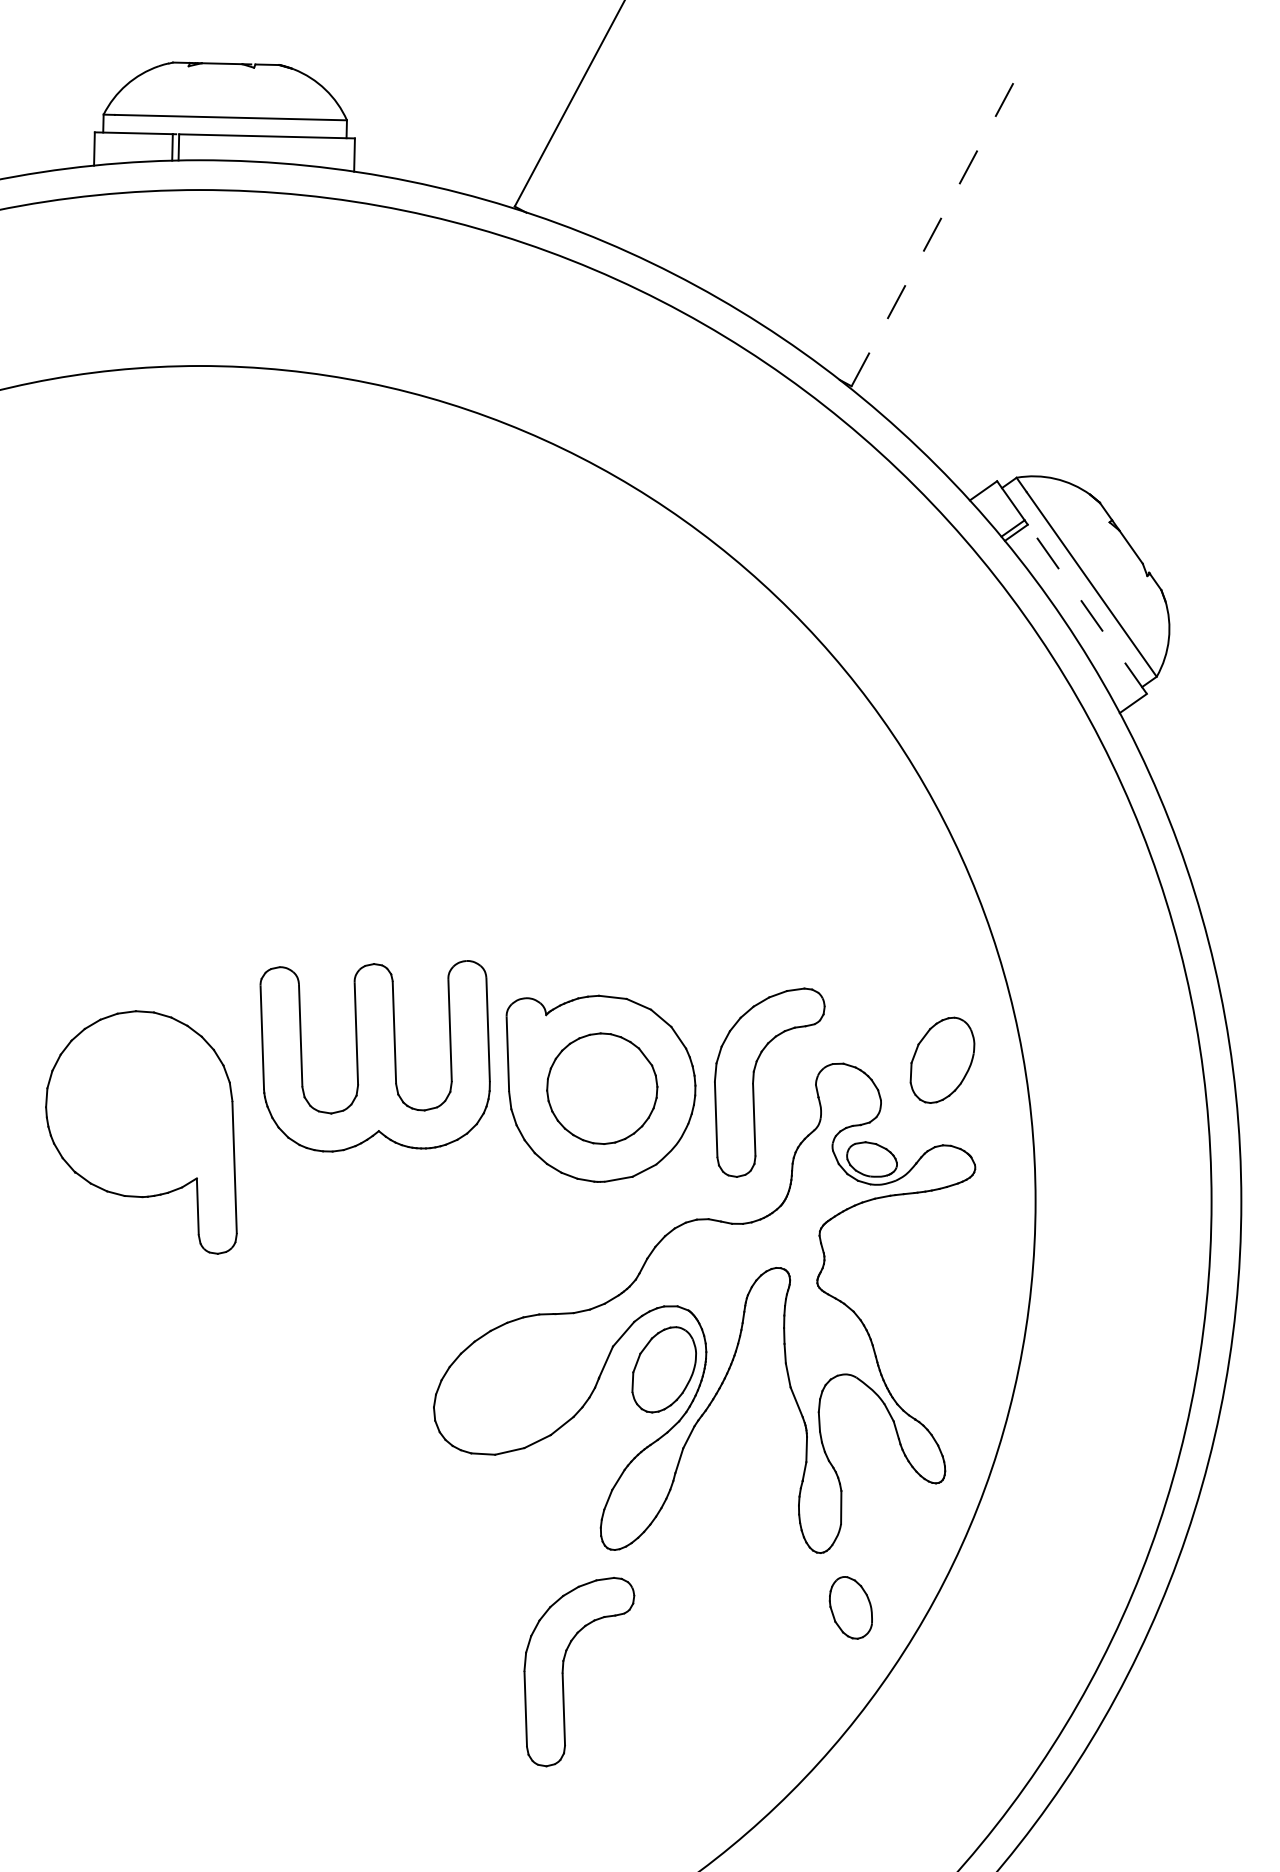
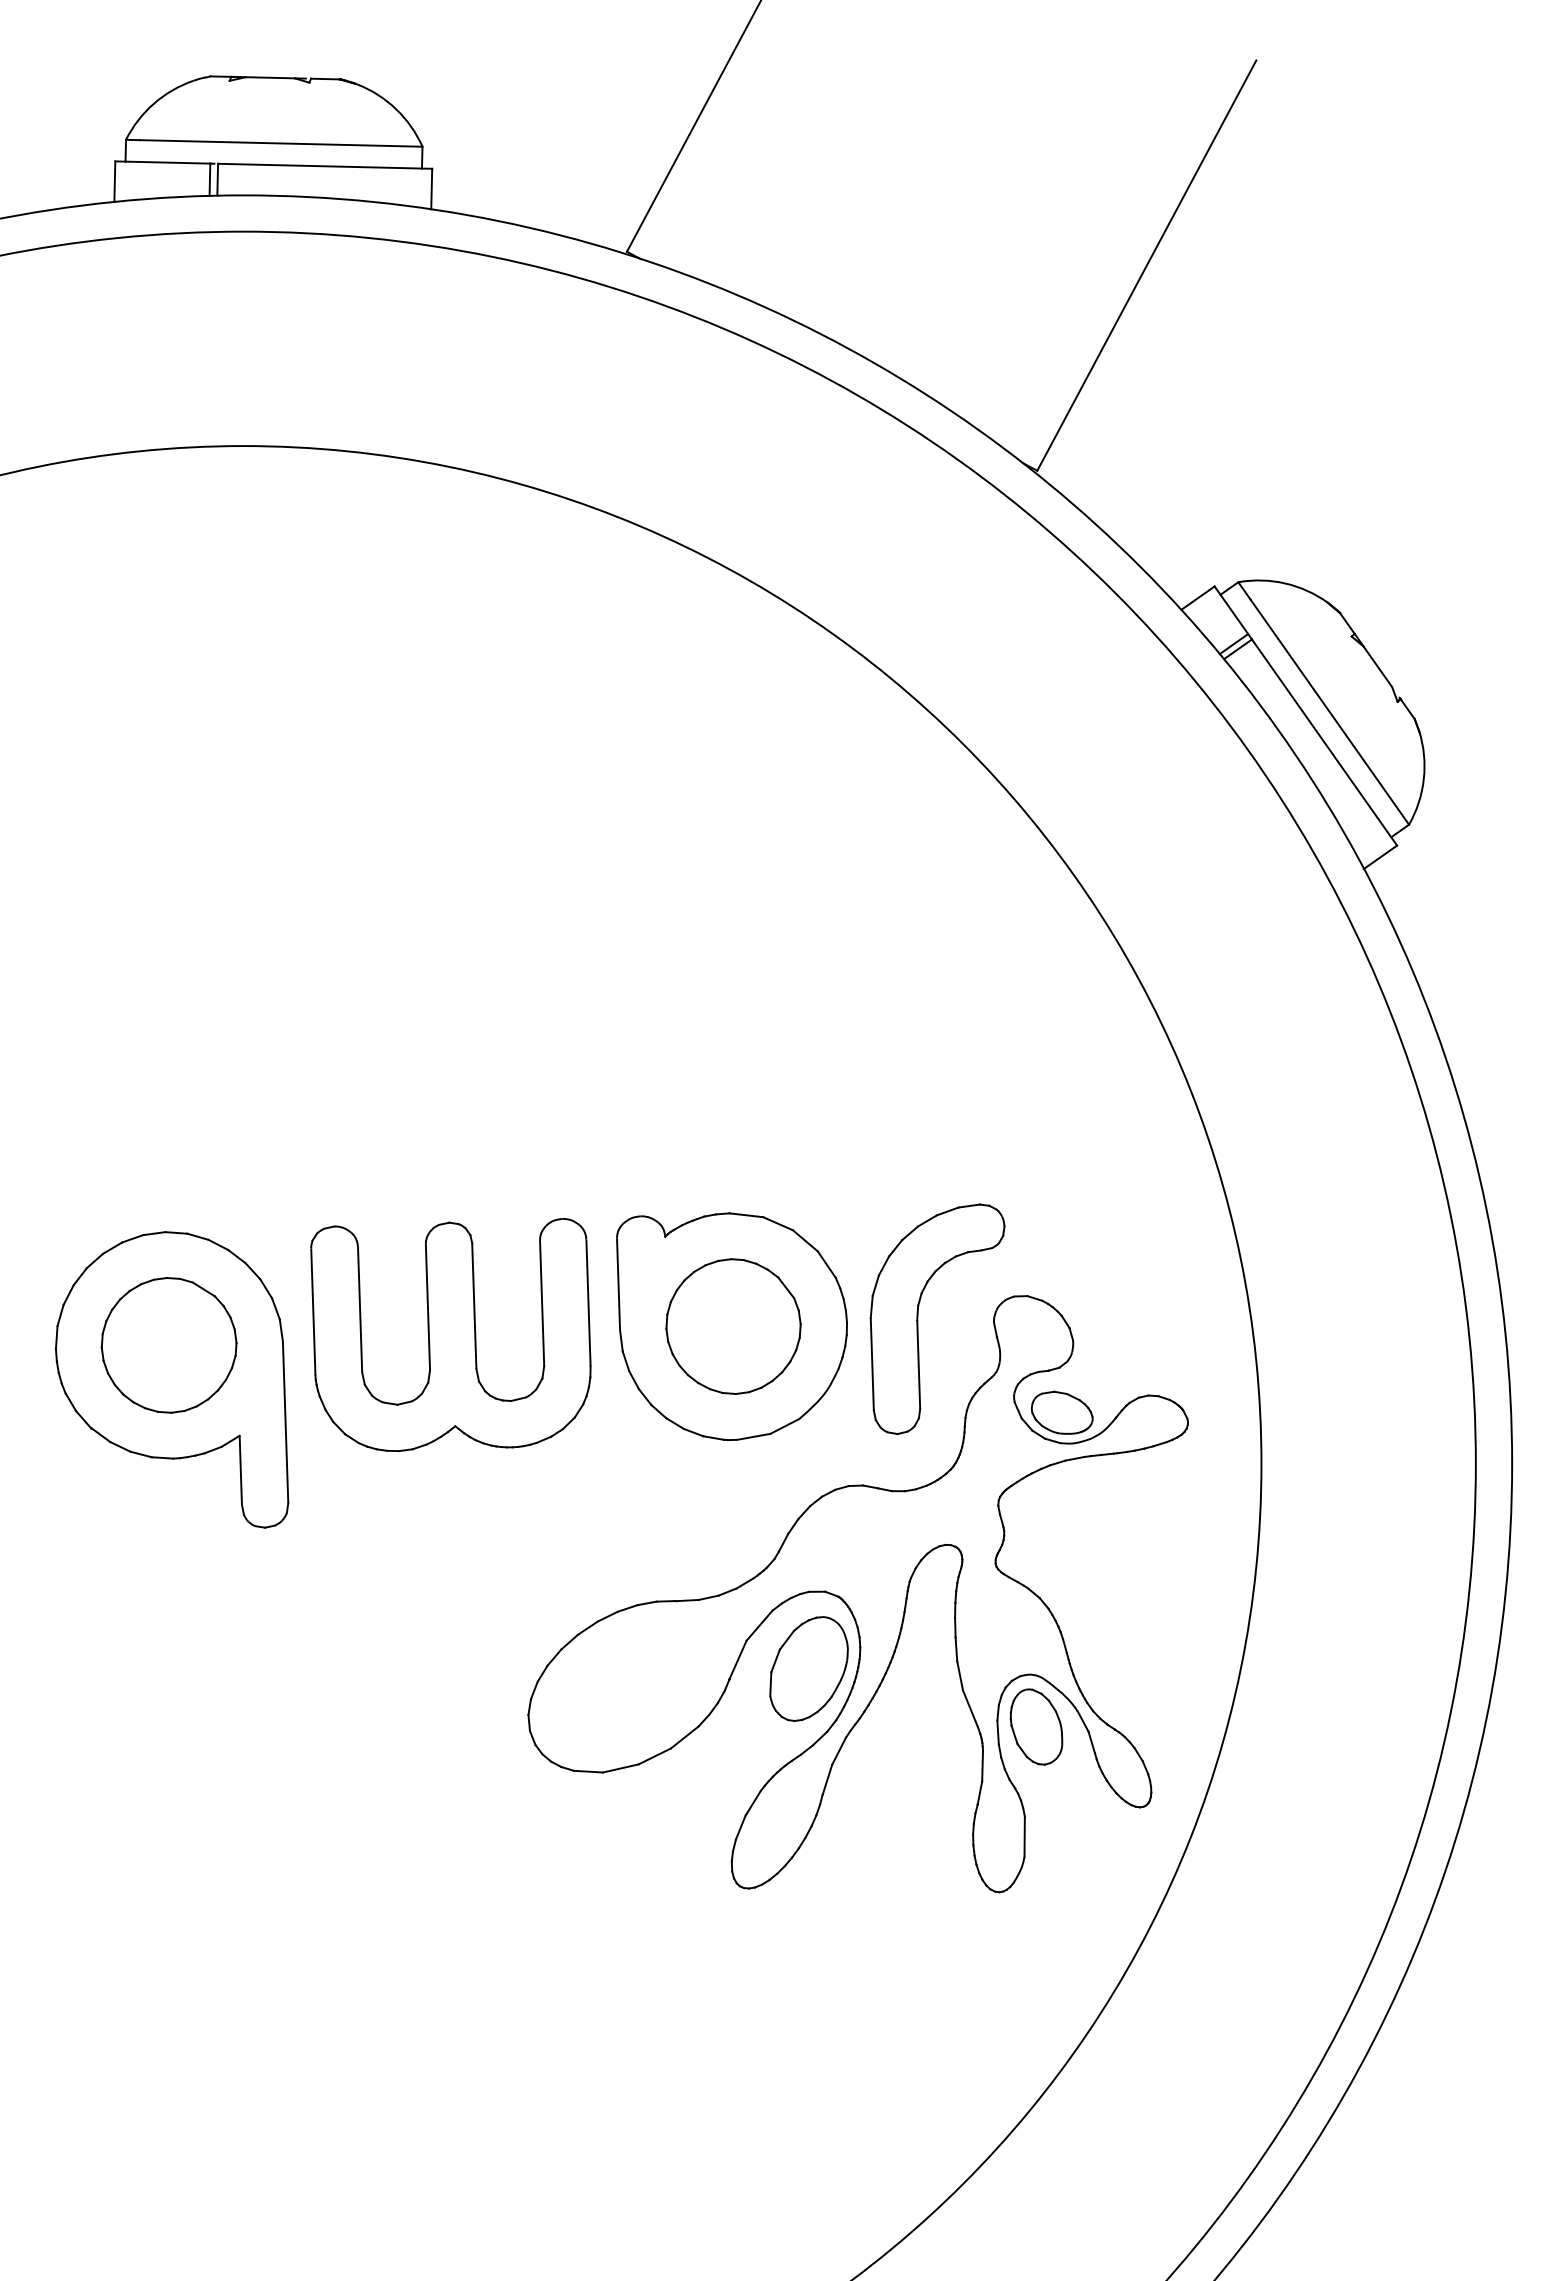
line: (941, 217) -> (1146, 265), dashed -> solid
line: (1087, 609) -> (1324, 742), dashed -> solid
part: (374, 1056) -> (450, 1335), moved
part: (942, 1059) -> (1147, 1291), removed
part: (138, 1104) -> (168, 1345), added
part: (850, 1607) -> (1036, 1726), moved
part: (563, 1671) -> (686, 2036), removed

